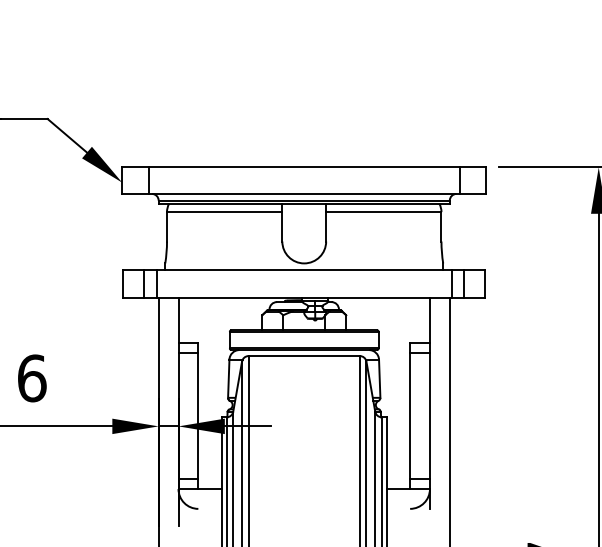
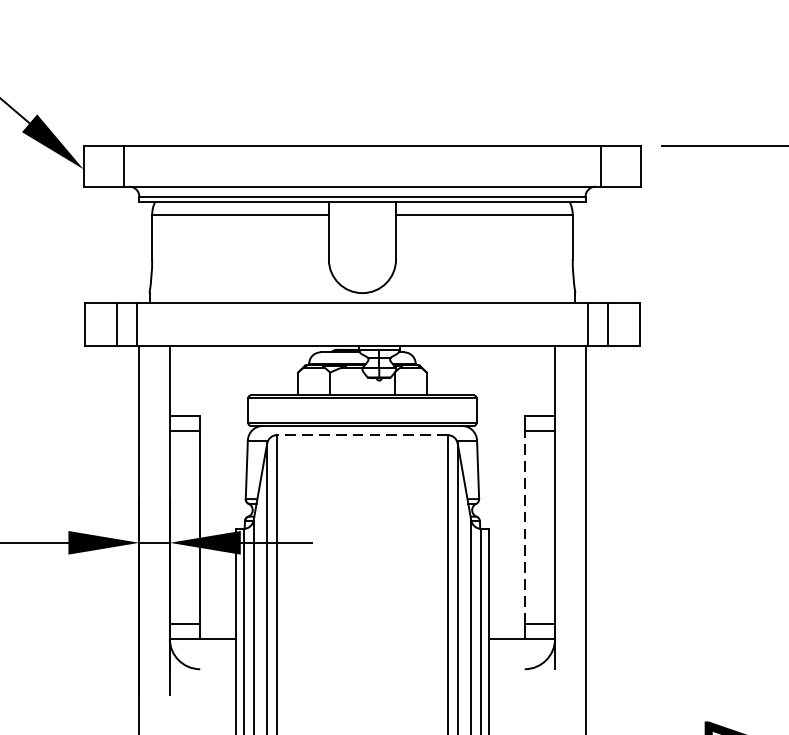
line: (304, 356) -> (362, 435), solid -> dashed
line: (410, 416) -> (525, 527), solid -> dashed

